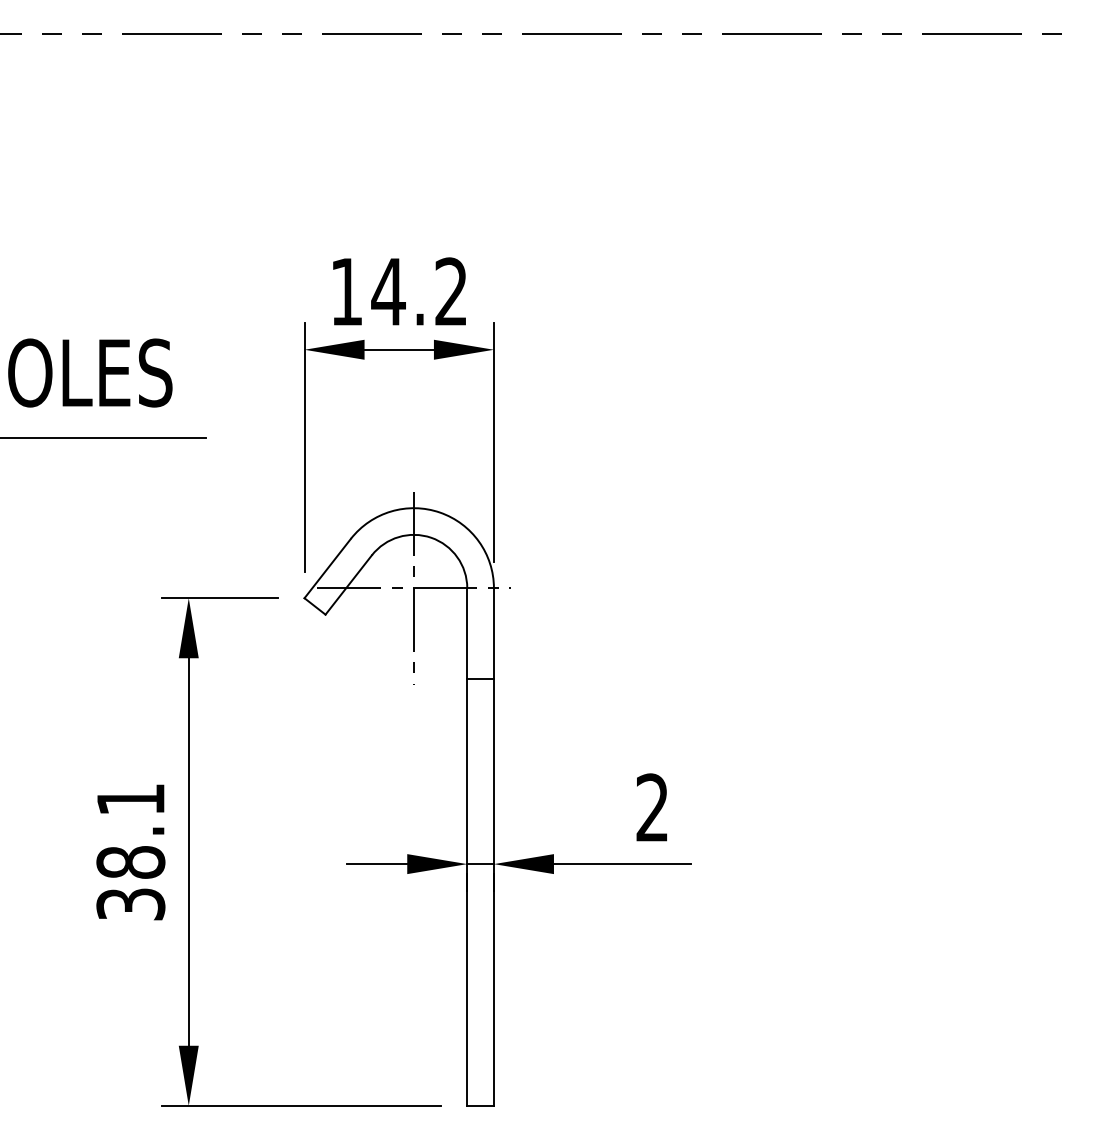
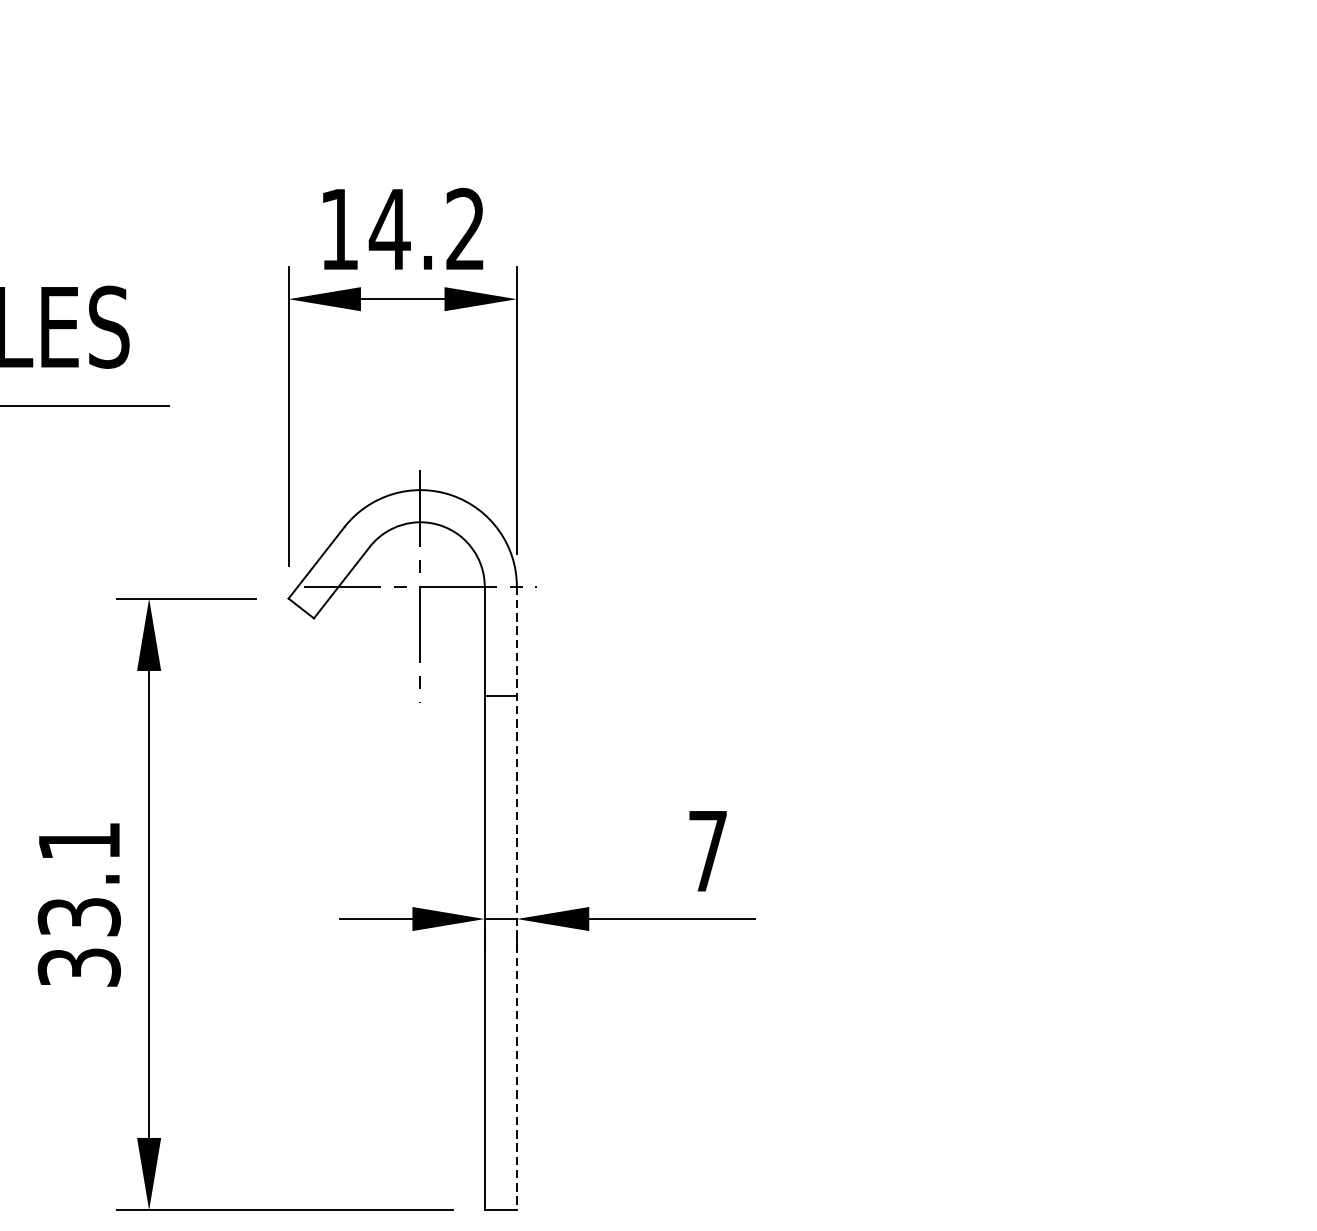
text: (651, 807) -> (706, 850), 2 -> 7
line: (493, 847) -> (516, 899), solid -> dashed
text: (130, 862) -> (78, 917), 38.1 -> 33.1

